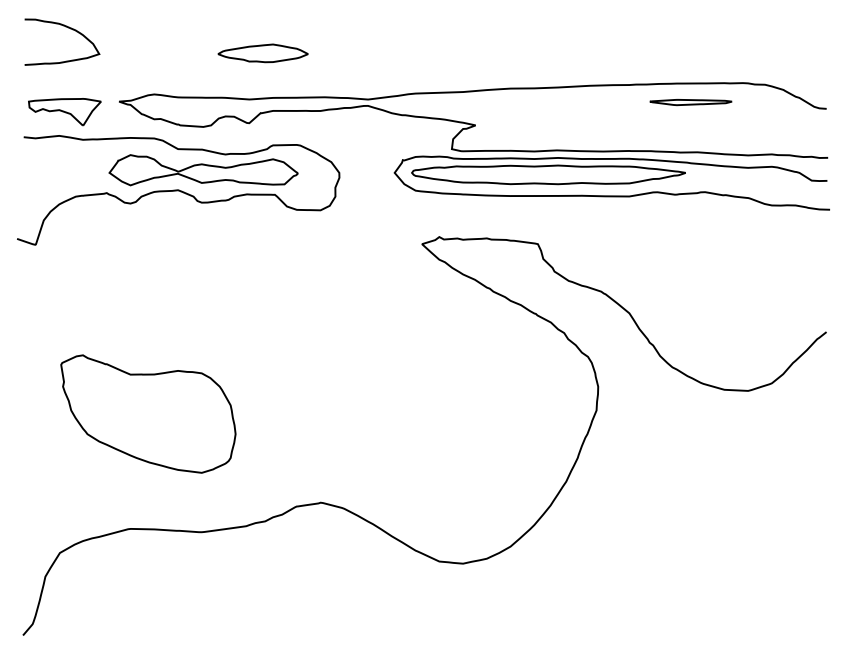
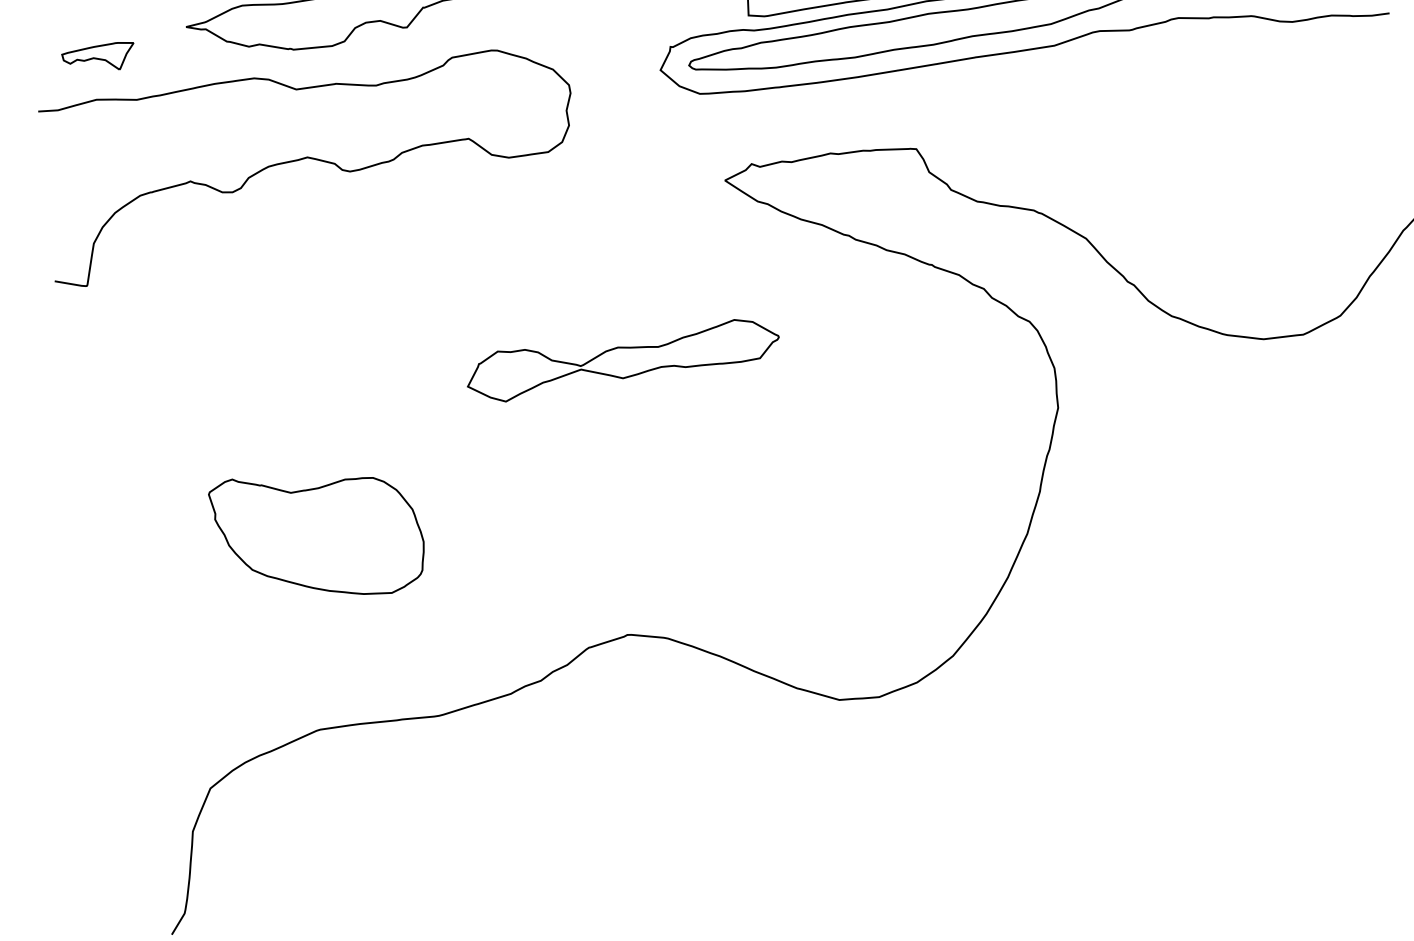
part: (64, 112) -> (98, 59), size x0.6
part: (203, 170) -> (622, 357), moved
part: (148, 413) -> (318, 534), size x0.7

